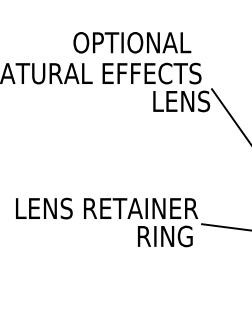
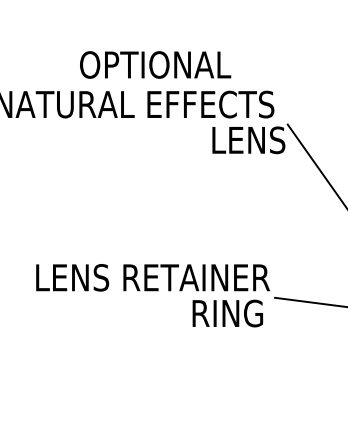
text: (132, 42) -> (155, 64), moved

